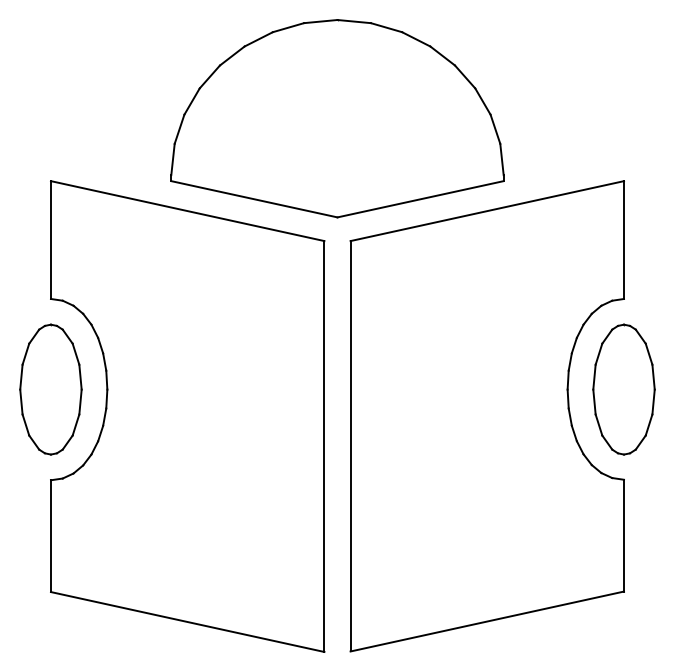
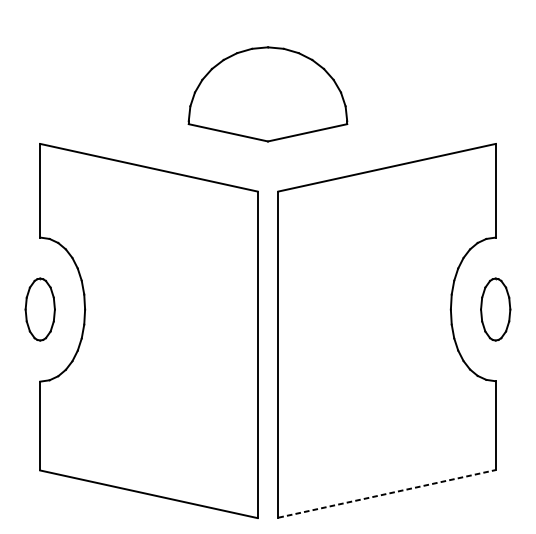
part: (337, 118) -> (268, 94), size x0.6
part: (50, 389) -> (39, 309), size x0.6
part: (623, 389) -> (495, 309), size x0.6
line: (487, 621) -> (387, 493), solid -> dashed

